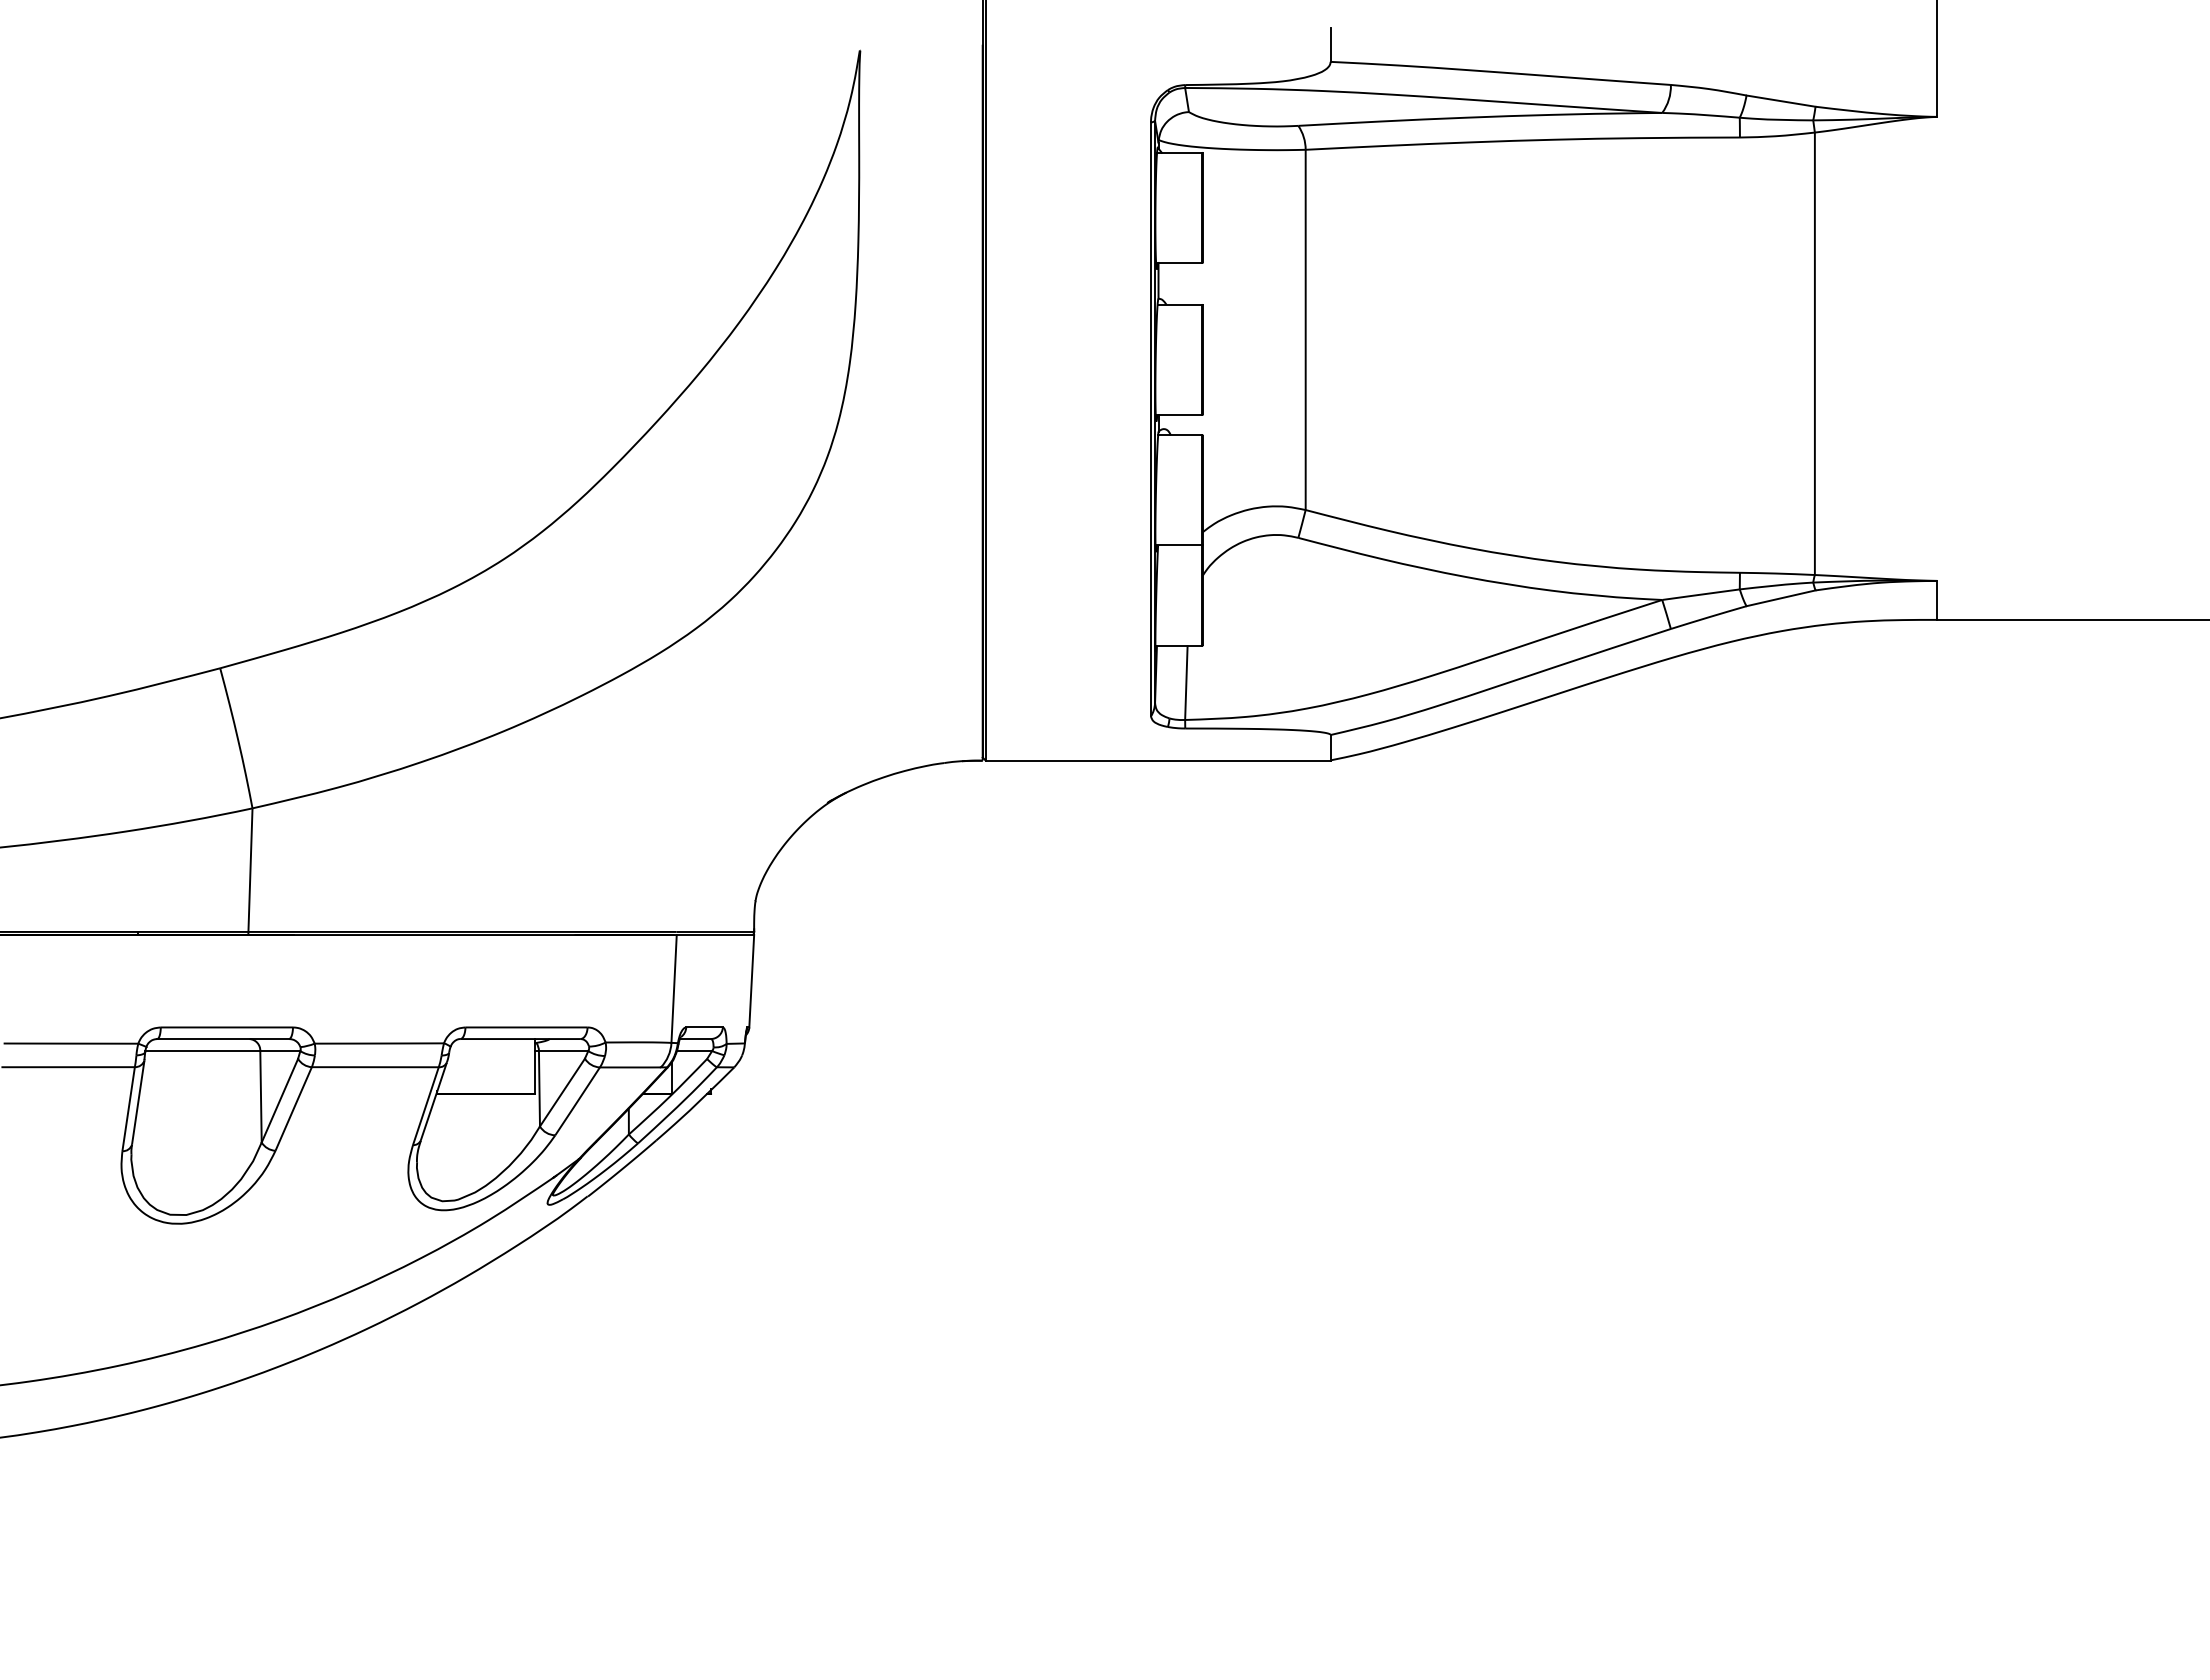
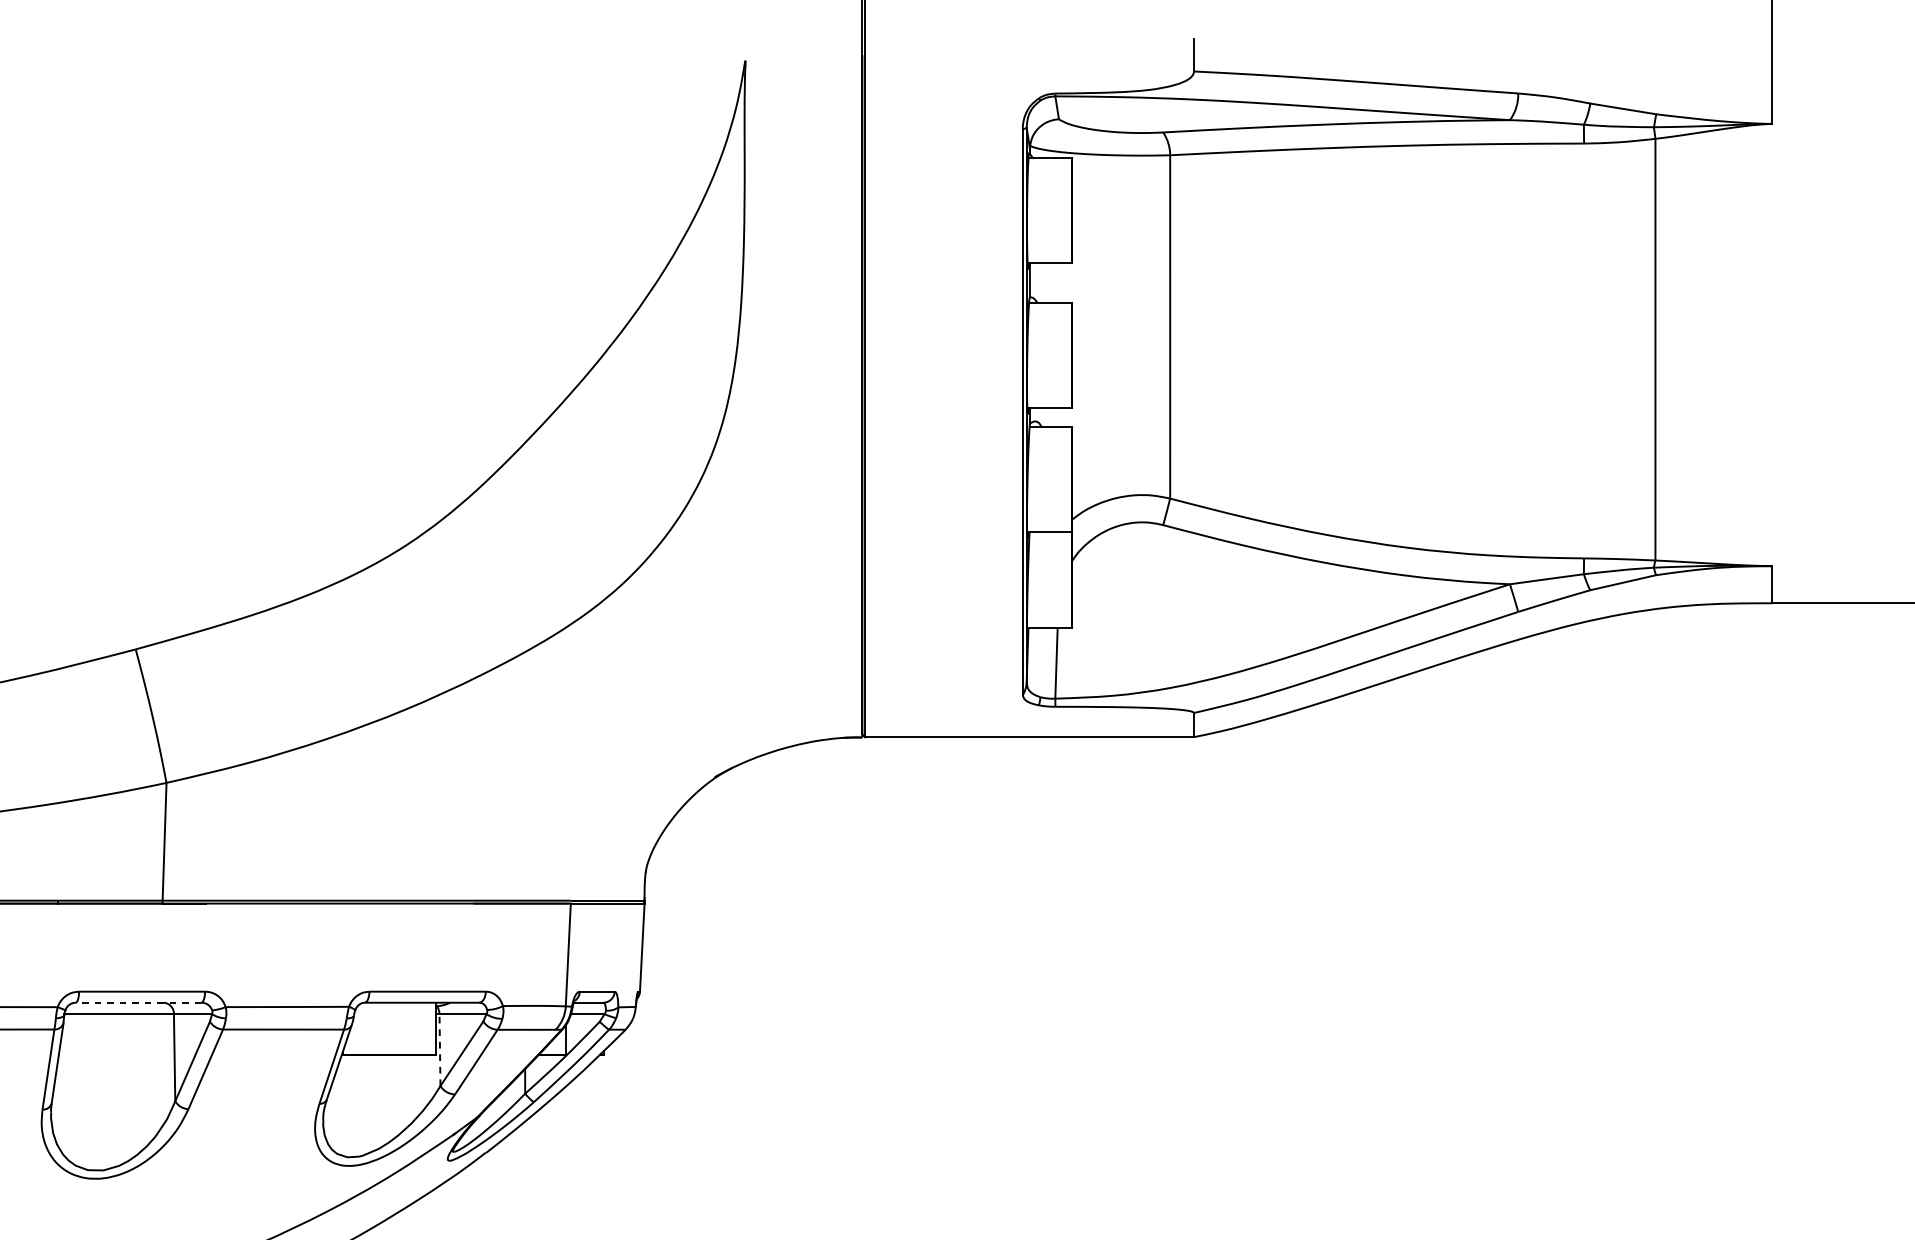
line: (223, 1039) -> (138, 1003), solid -> dashed
line: (539, 1088) -> (440, 1049), solid -> dashed

